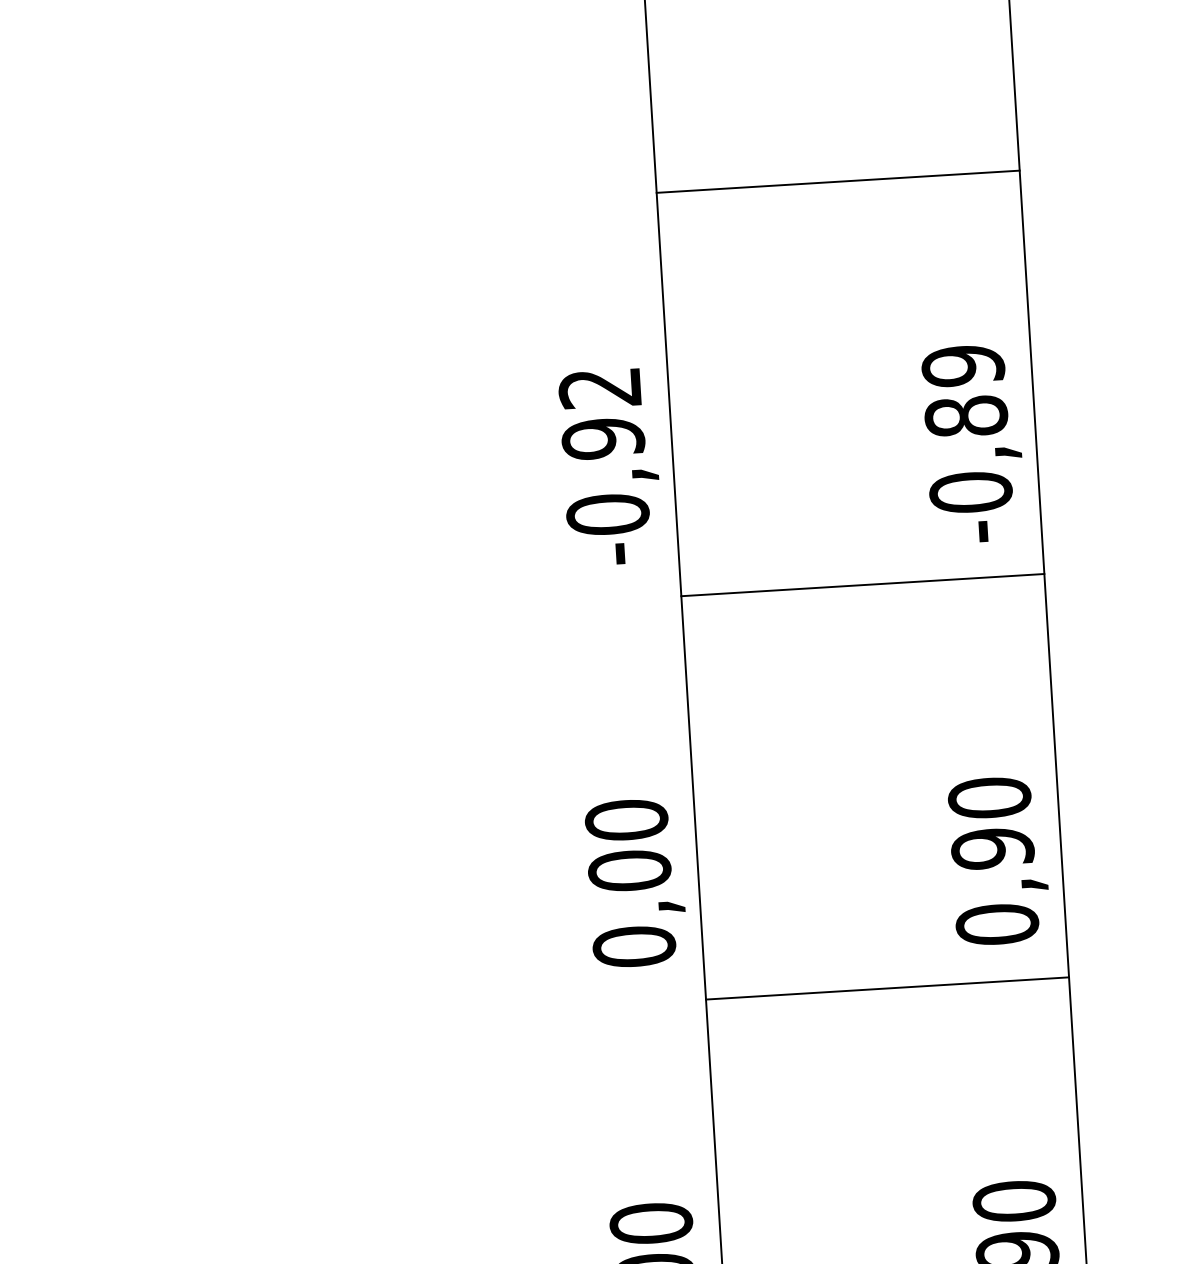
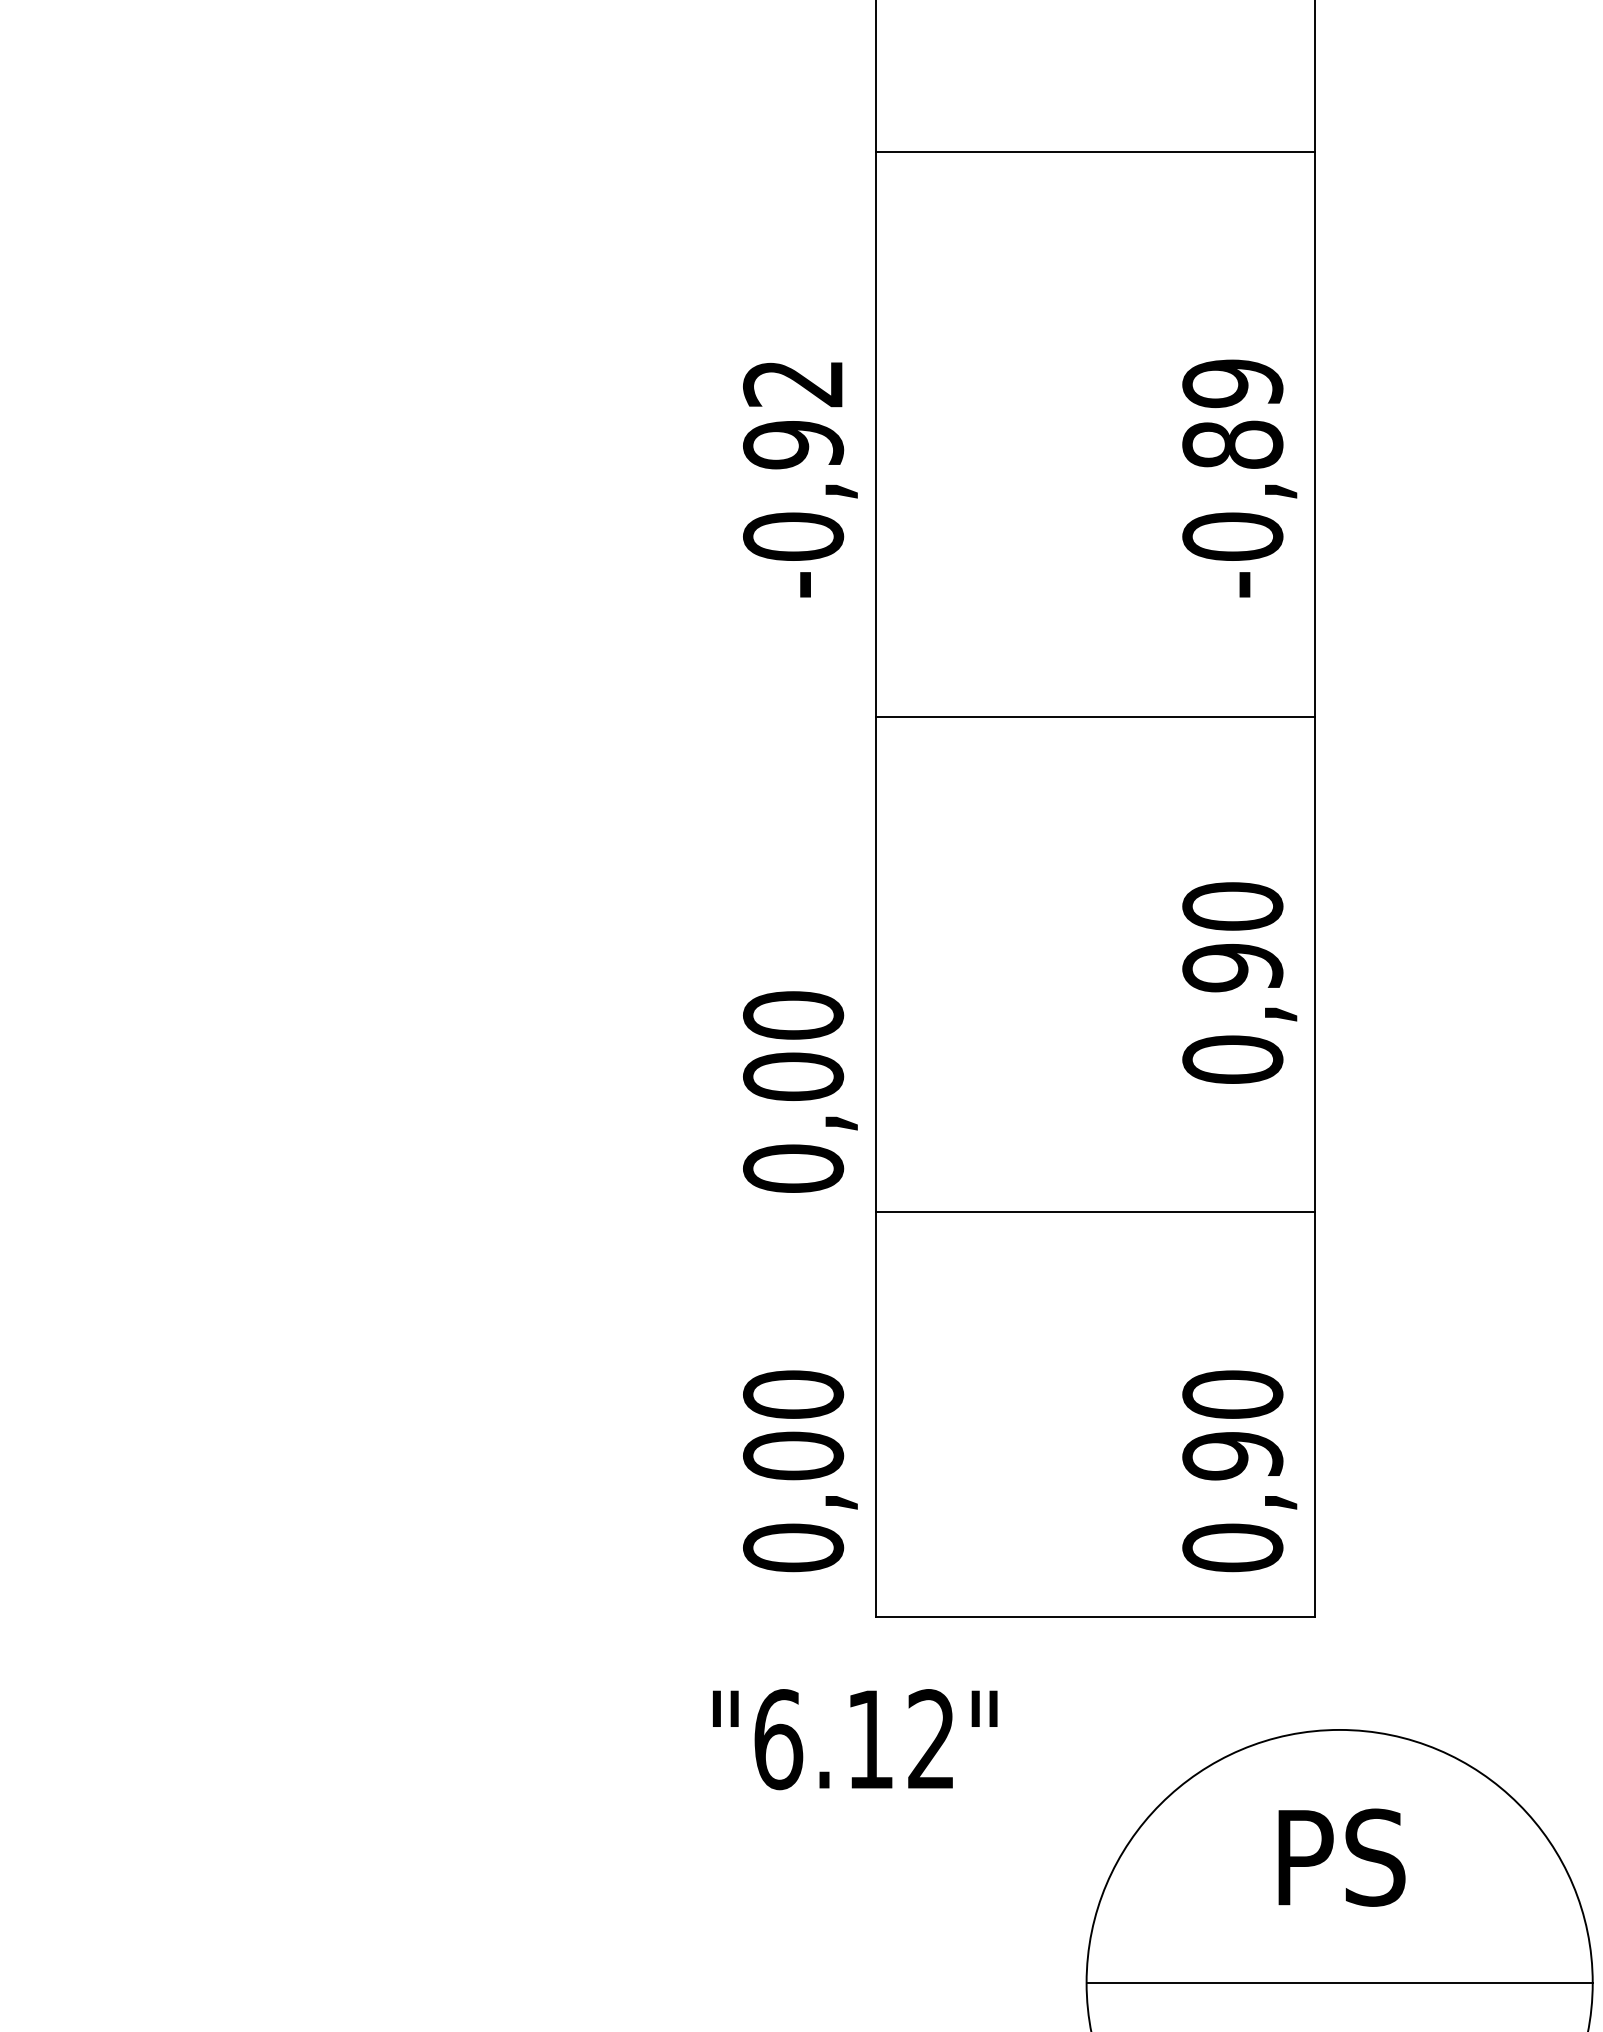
line: (862, 585) -> (1095, 717), moved
text: (636, 882) -> (800, 1091), moved
line: (887, 988) -> (1095, 1211), moved

